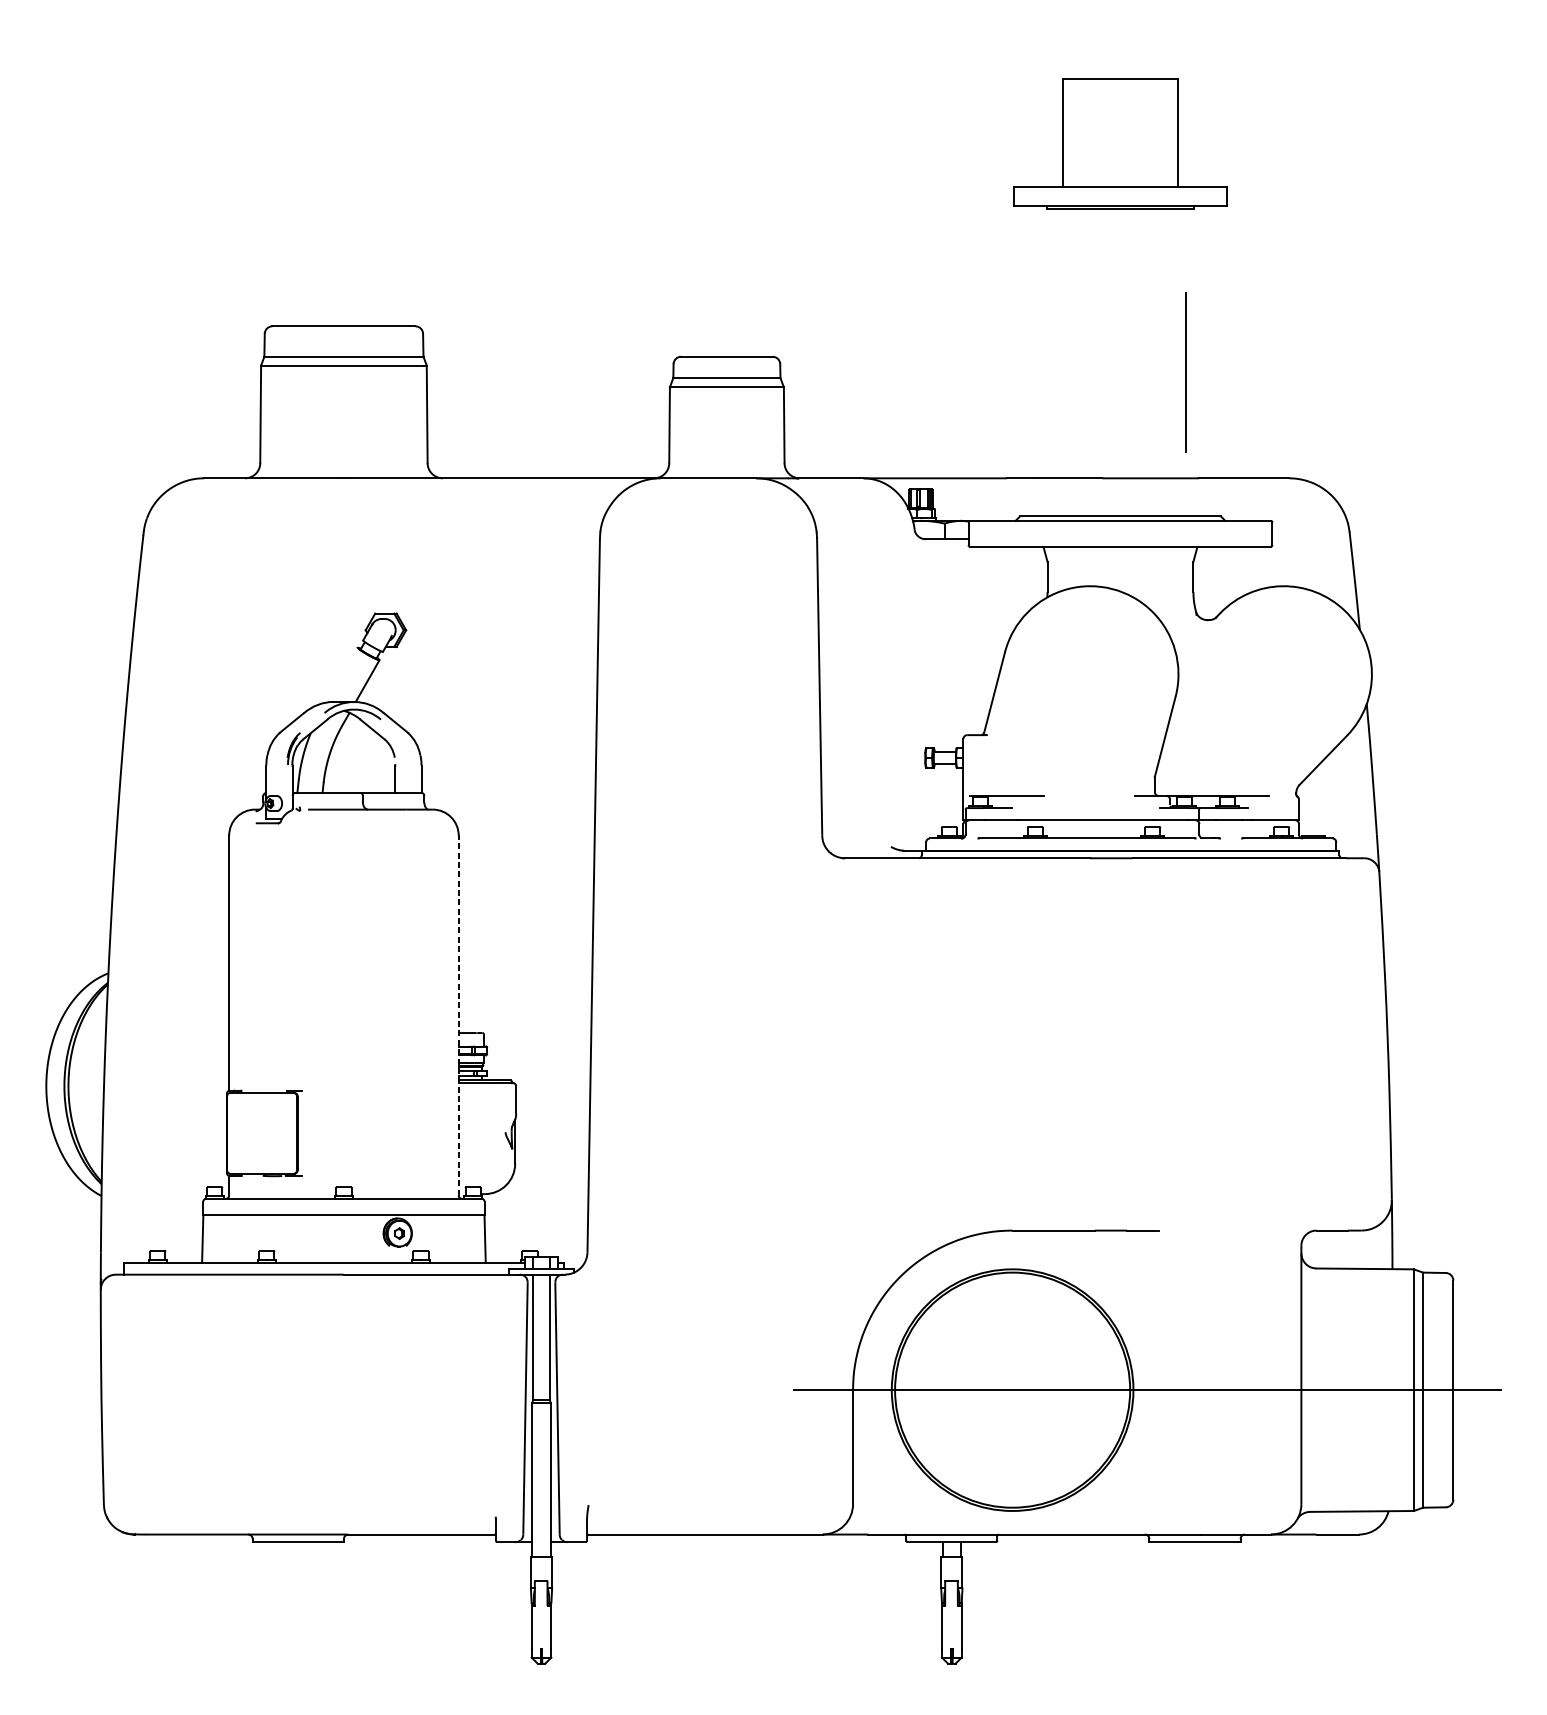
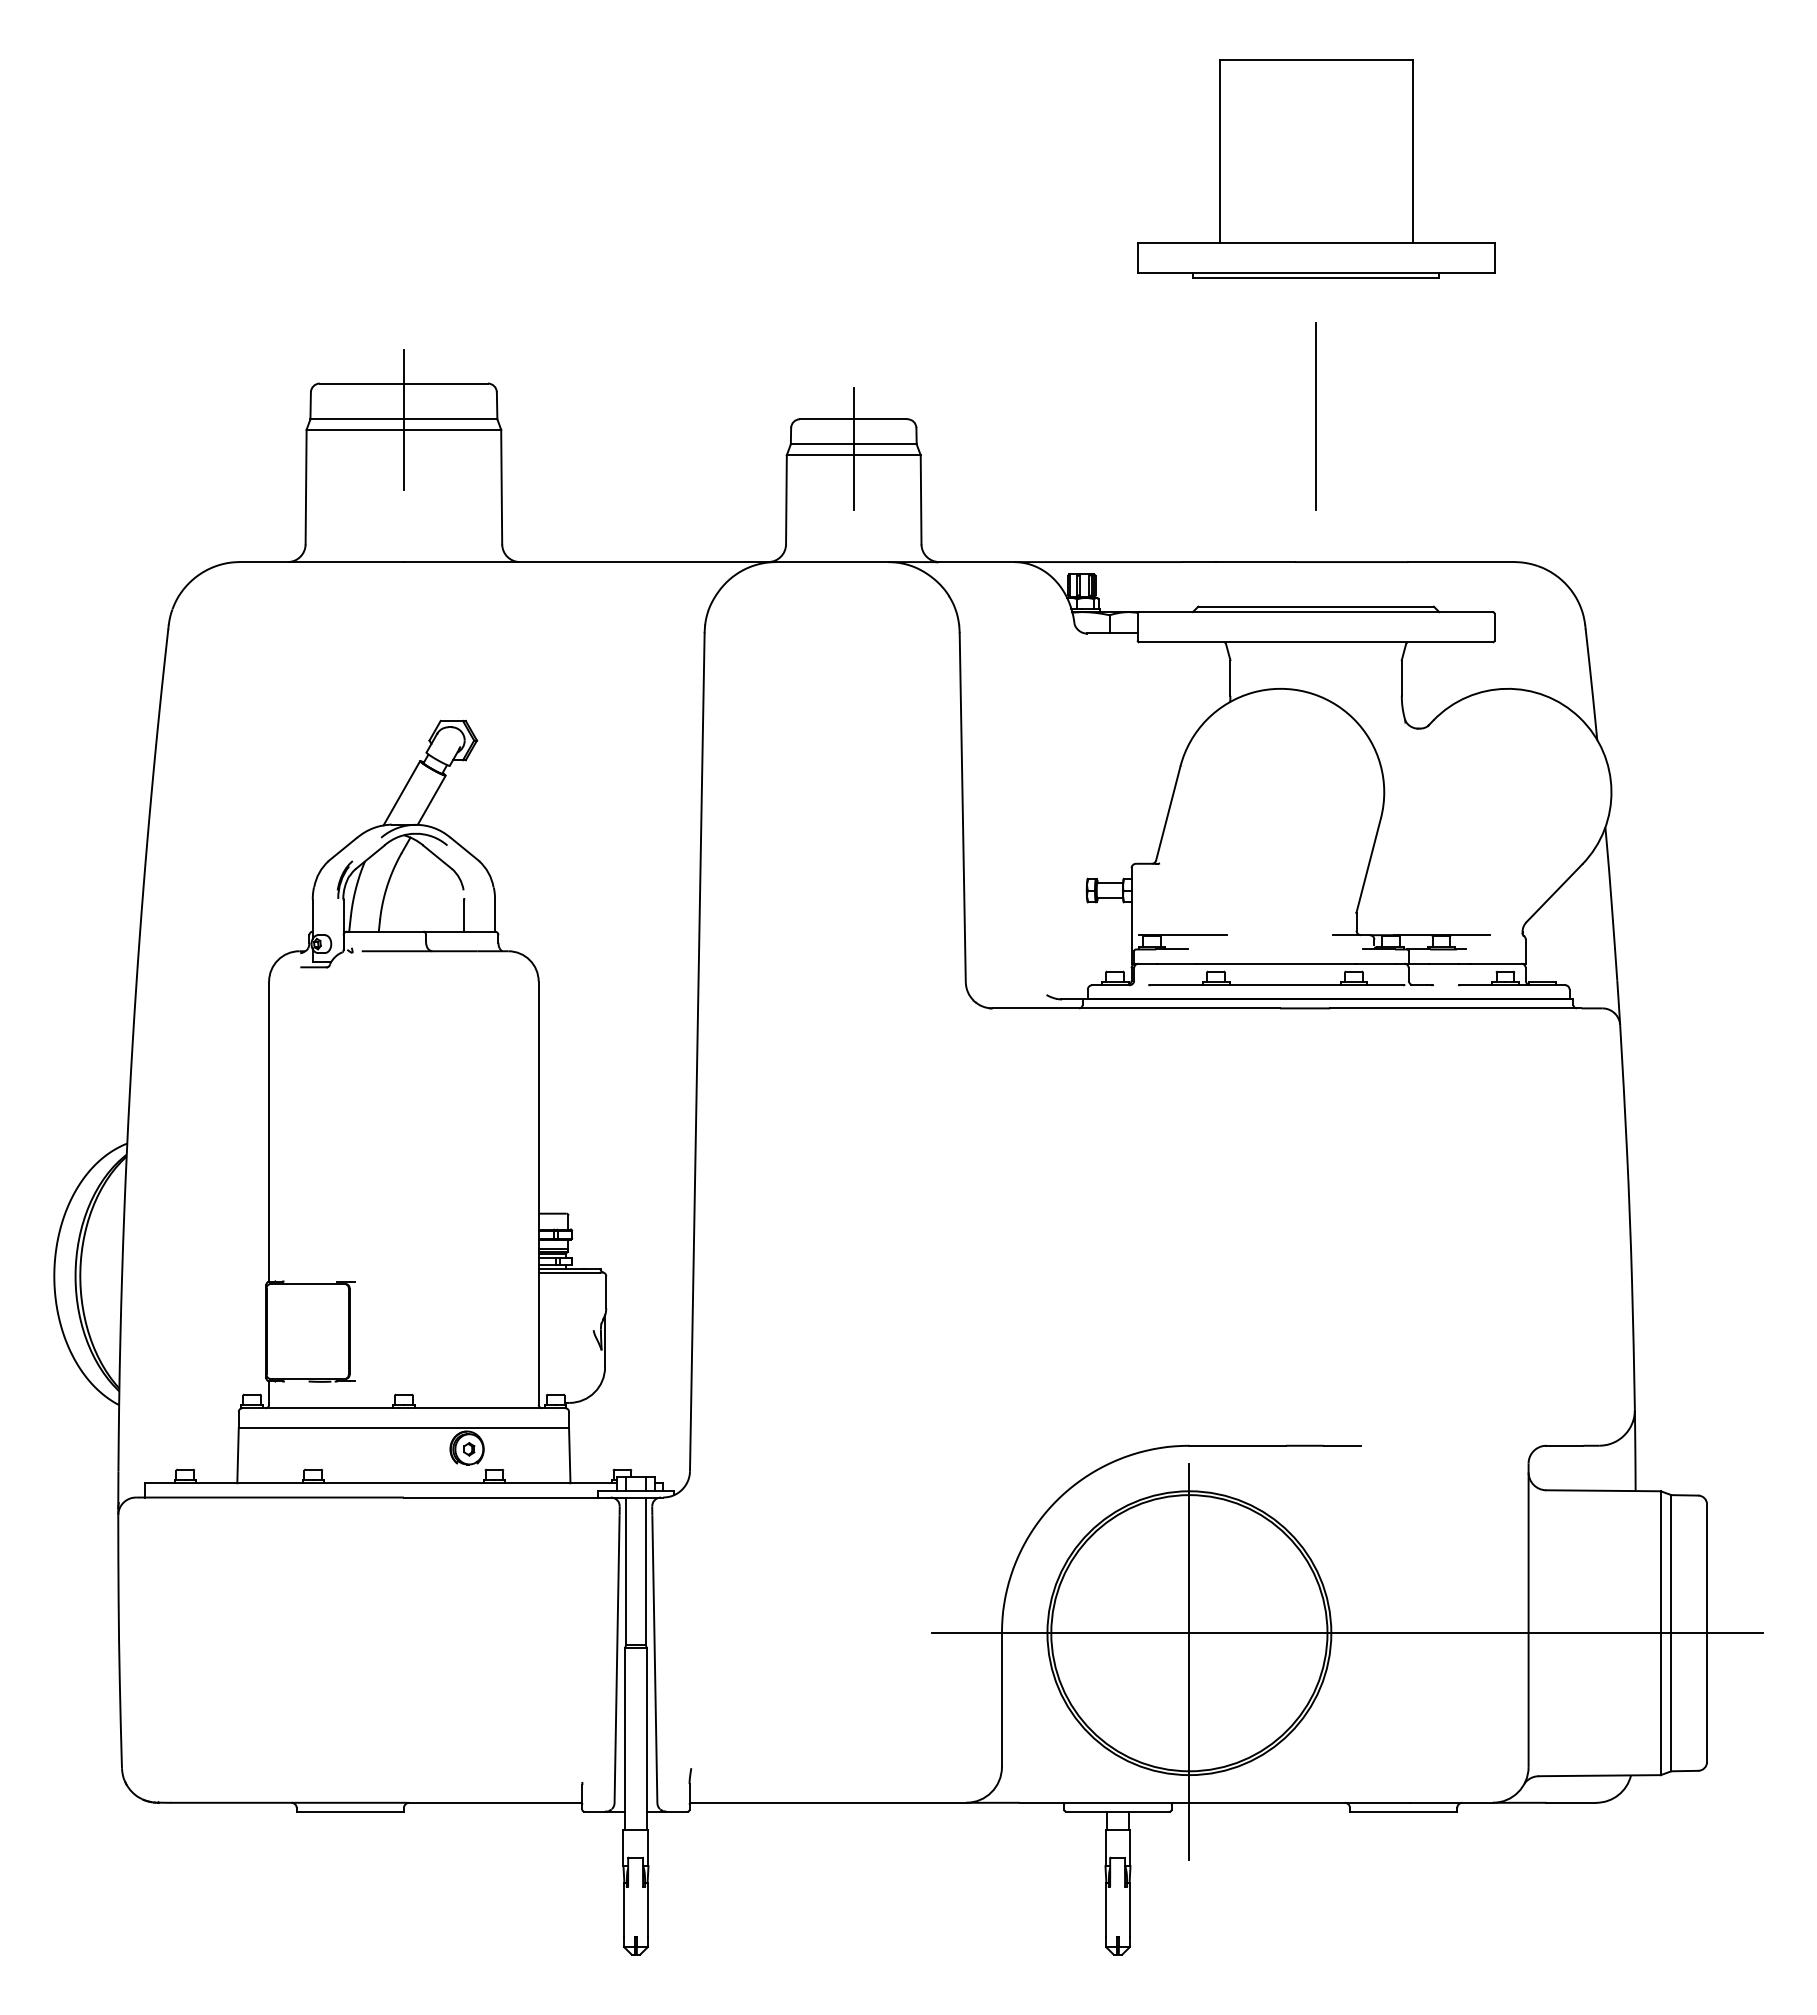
part: (1120, 143) -> (1316, 168), size x1.43
line: (343, 356) -> (403, 419), added
line: (1185, 372) -> (1315, 416), moved
line: (726, 381) -> (853, 448), added
line: (341, 675) -> (401, 793), added
line: (458, 1015) -> (538, 1193), dashed -> solid
line: (1012, 1414) -> (1189, 1661), added

